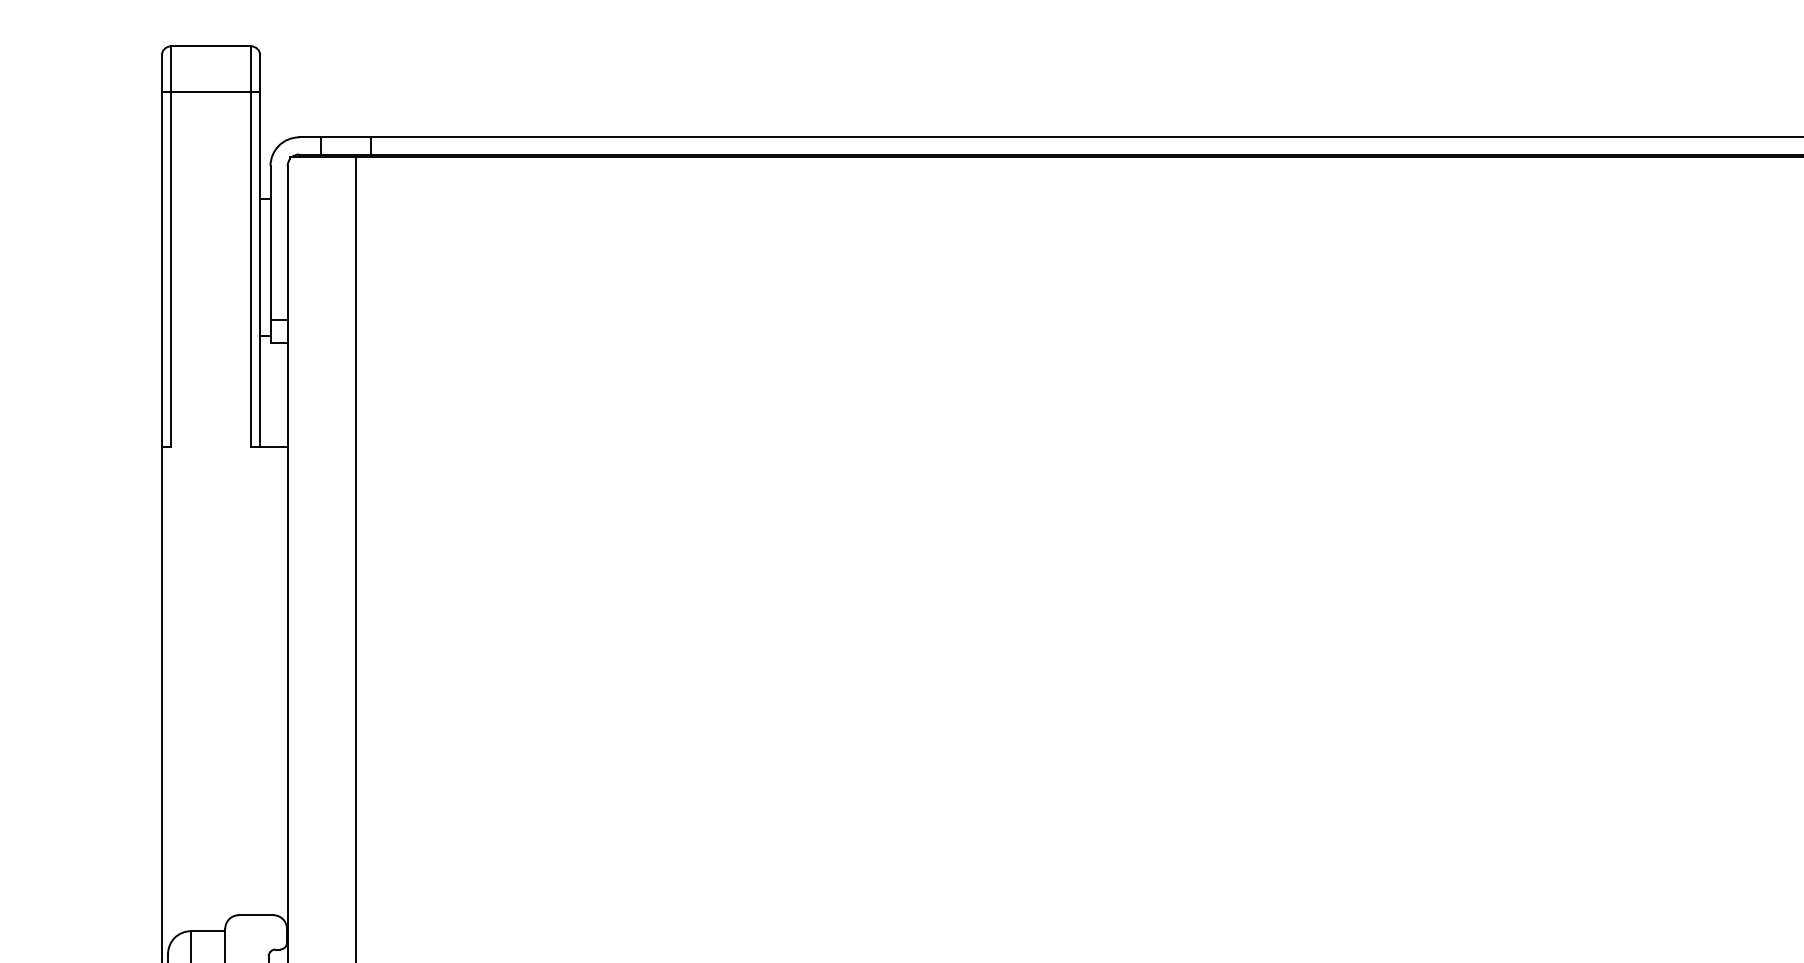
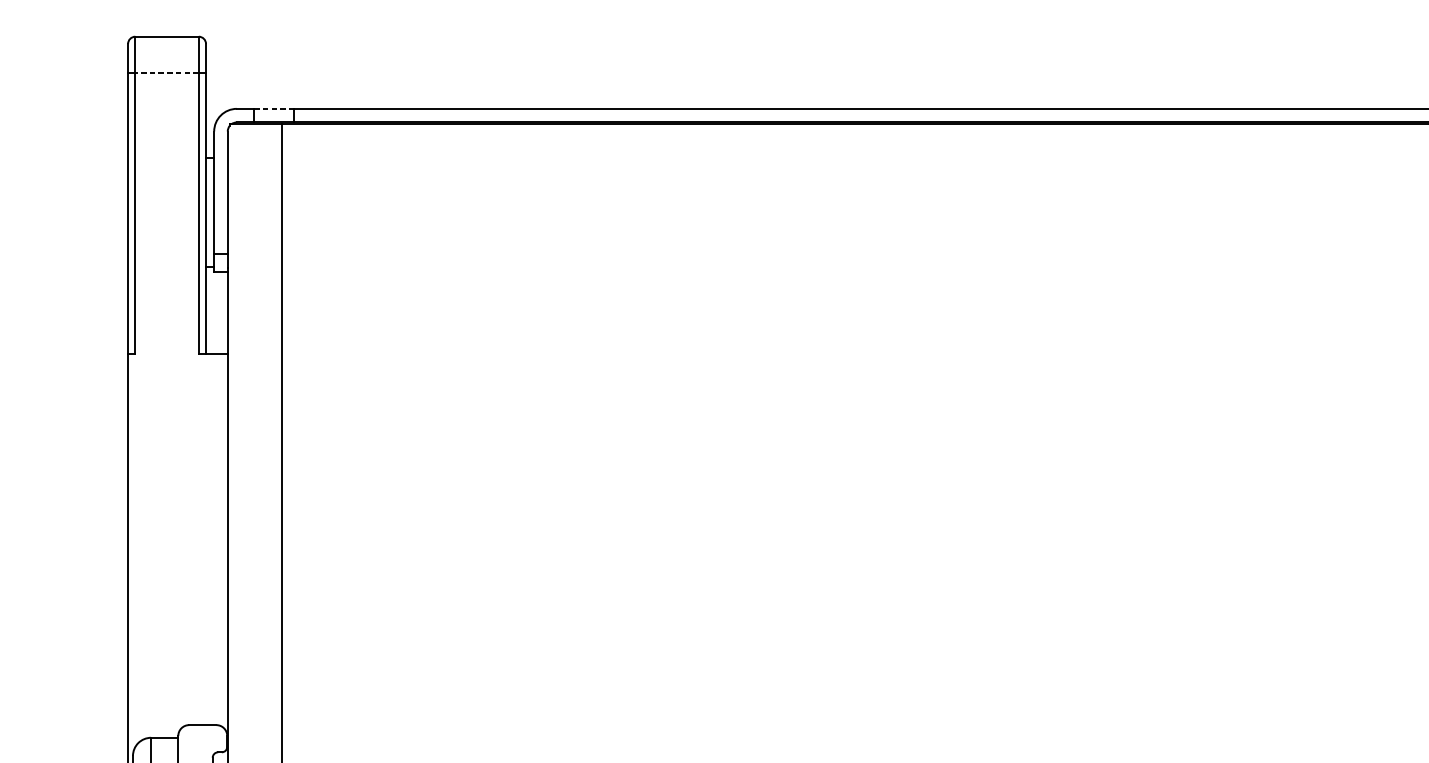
line: (210, 92) -> (166, 73), solid -> dashed
line: (346, 137) -> (274, 108), solid -> dashed

